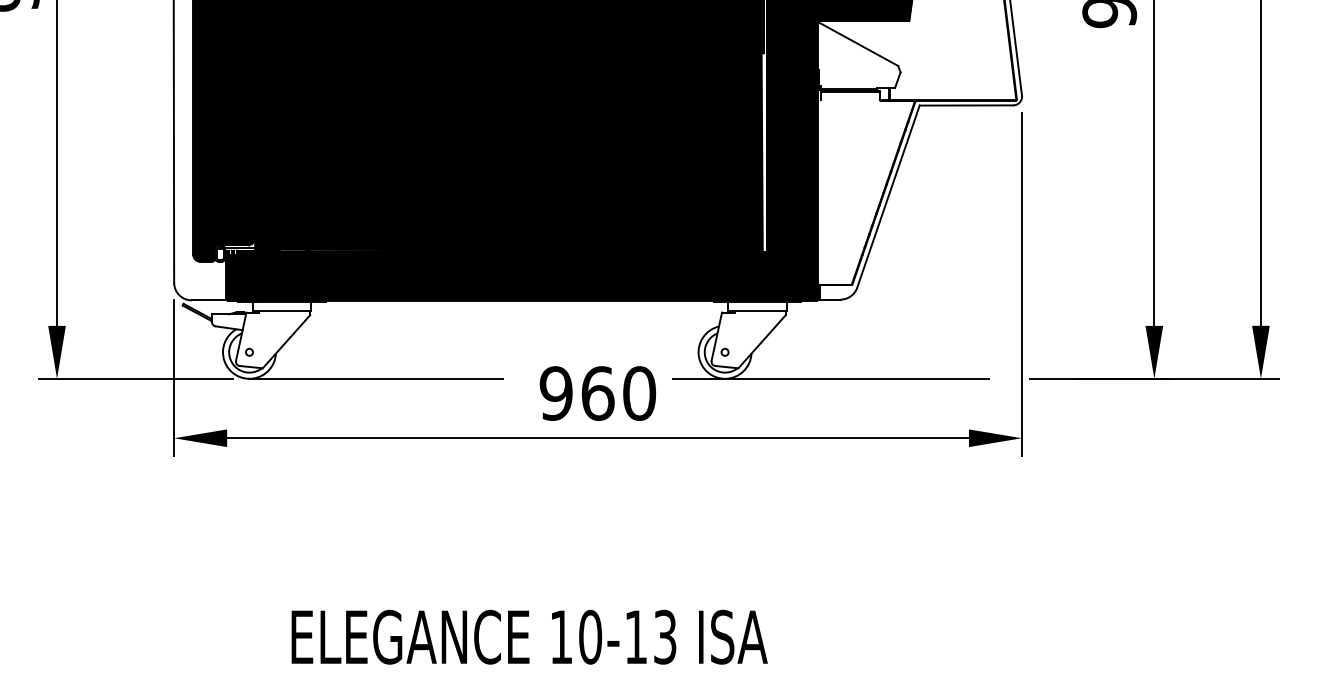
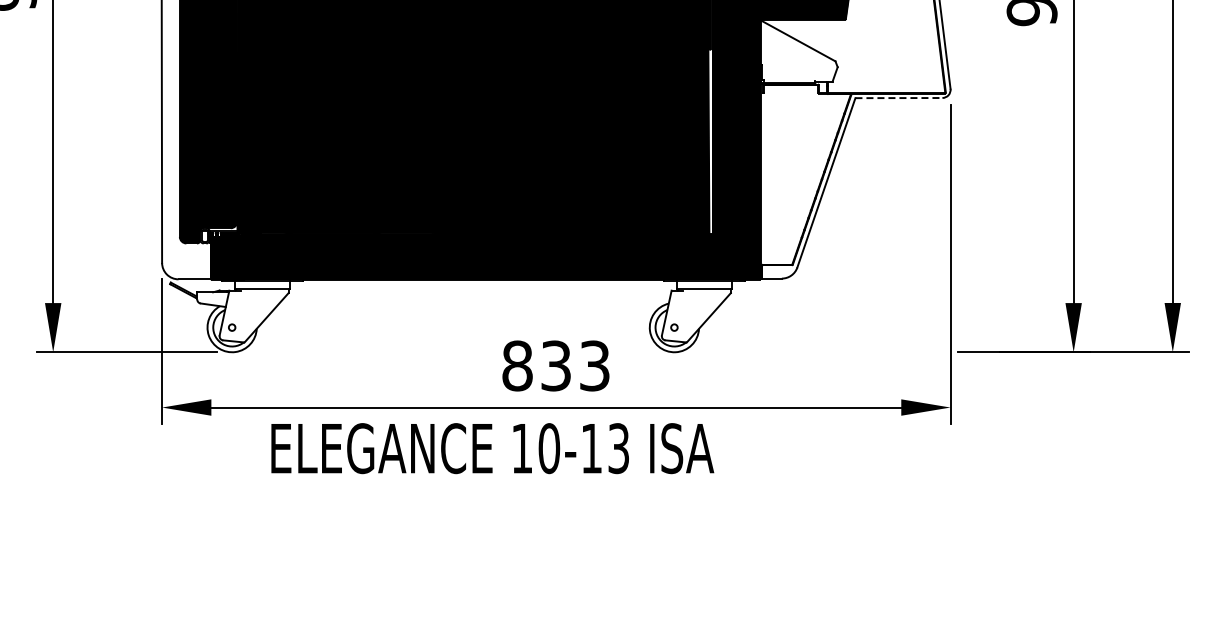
line: (967, 105) -> (899, 98), solid -> dashed
line: (376, 379) -> (350, 352), removed
line: (830, 379) -> (772, 352), removed
text: (598, 393) -> (556, 365), 960 -> 833
text: (529, 637) -> (492, 448), moved

